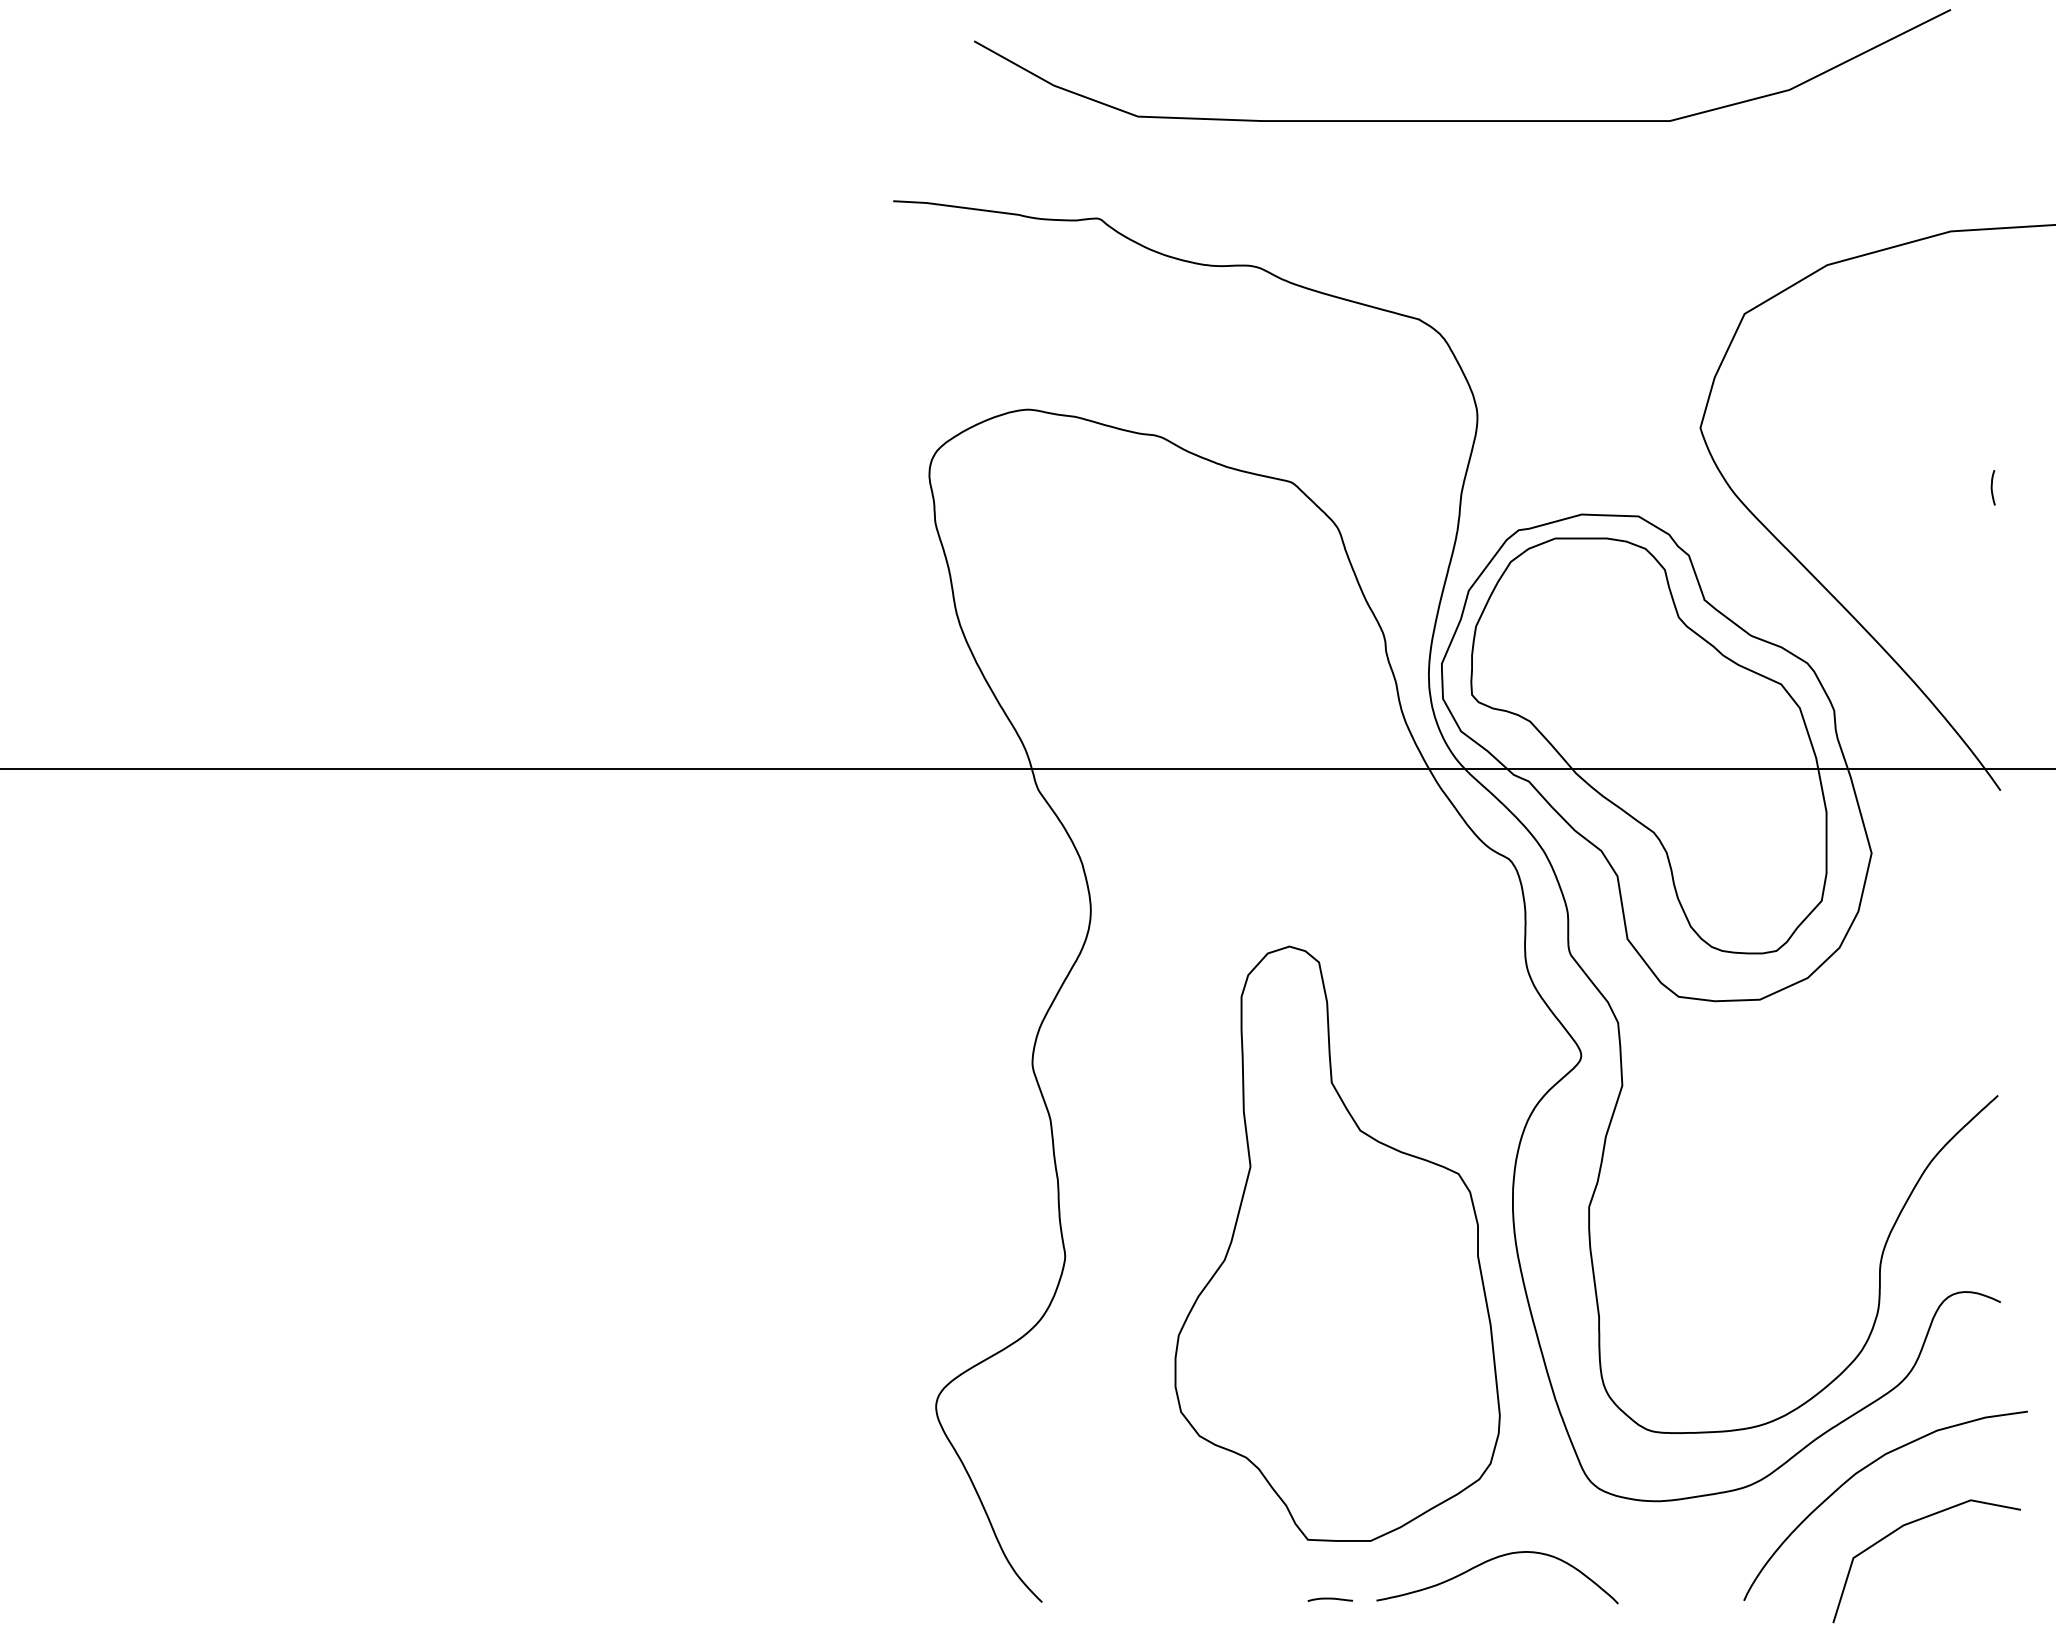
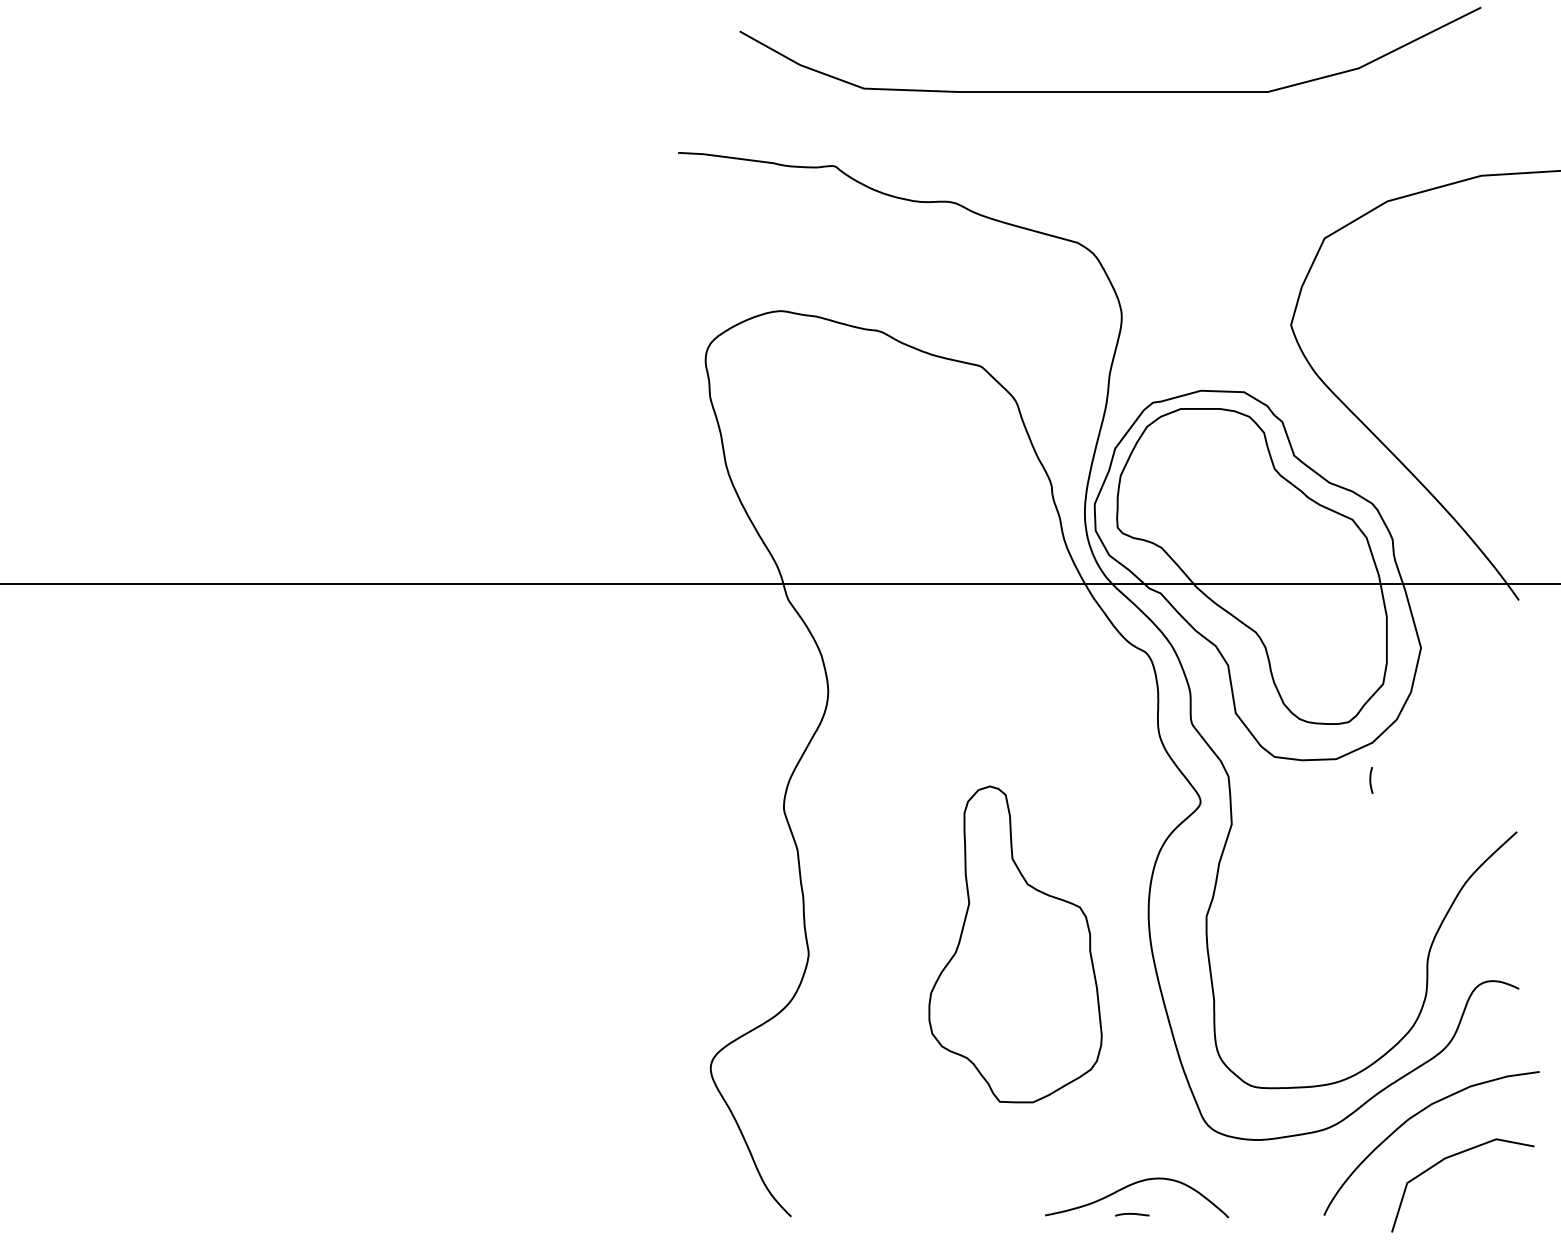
curve: (1992, 487) -> (1370, 780), moved
part: (1337, 1243) -> (1015, 944), size x0.7
curve: (1329, 1599) -> (1131, 1214), moved

